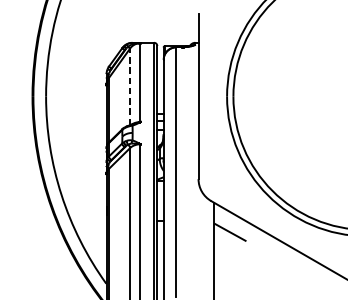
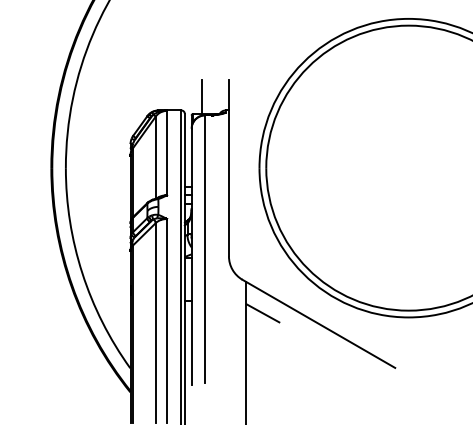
line: (172, 29) -> (201, 96), added
line: (129, 86) -> (155, 157), dashed -> solid

